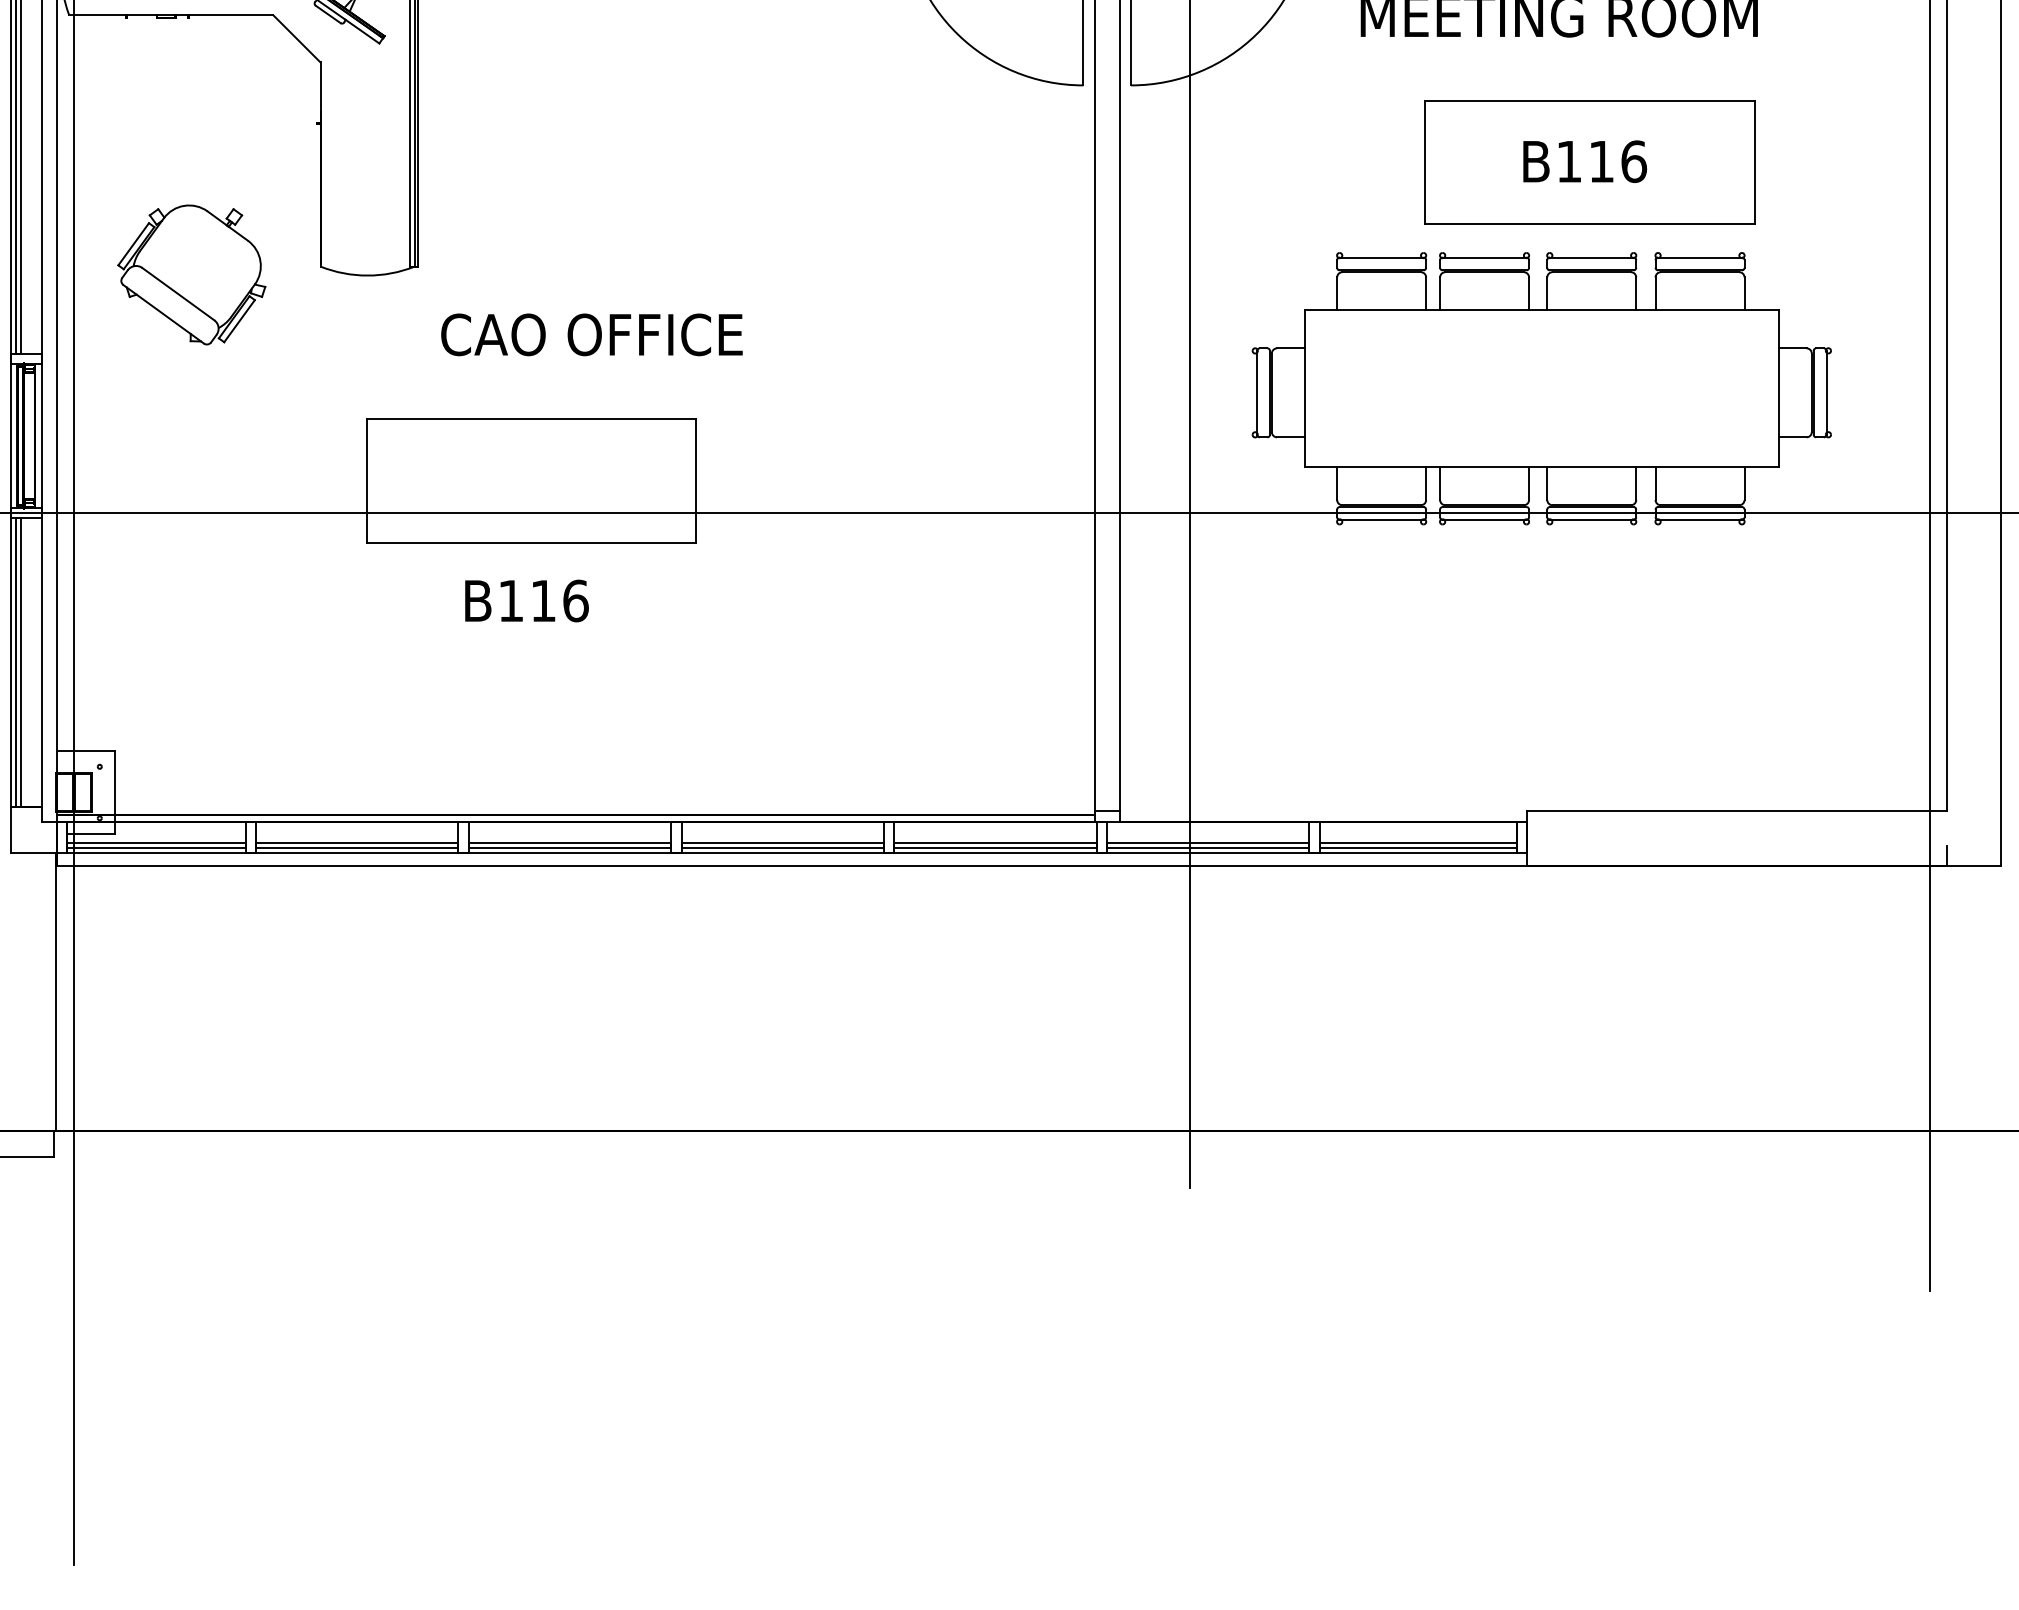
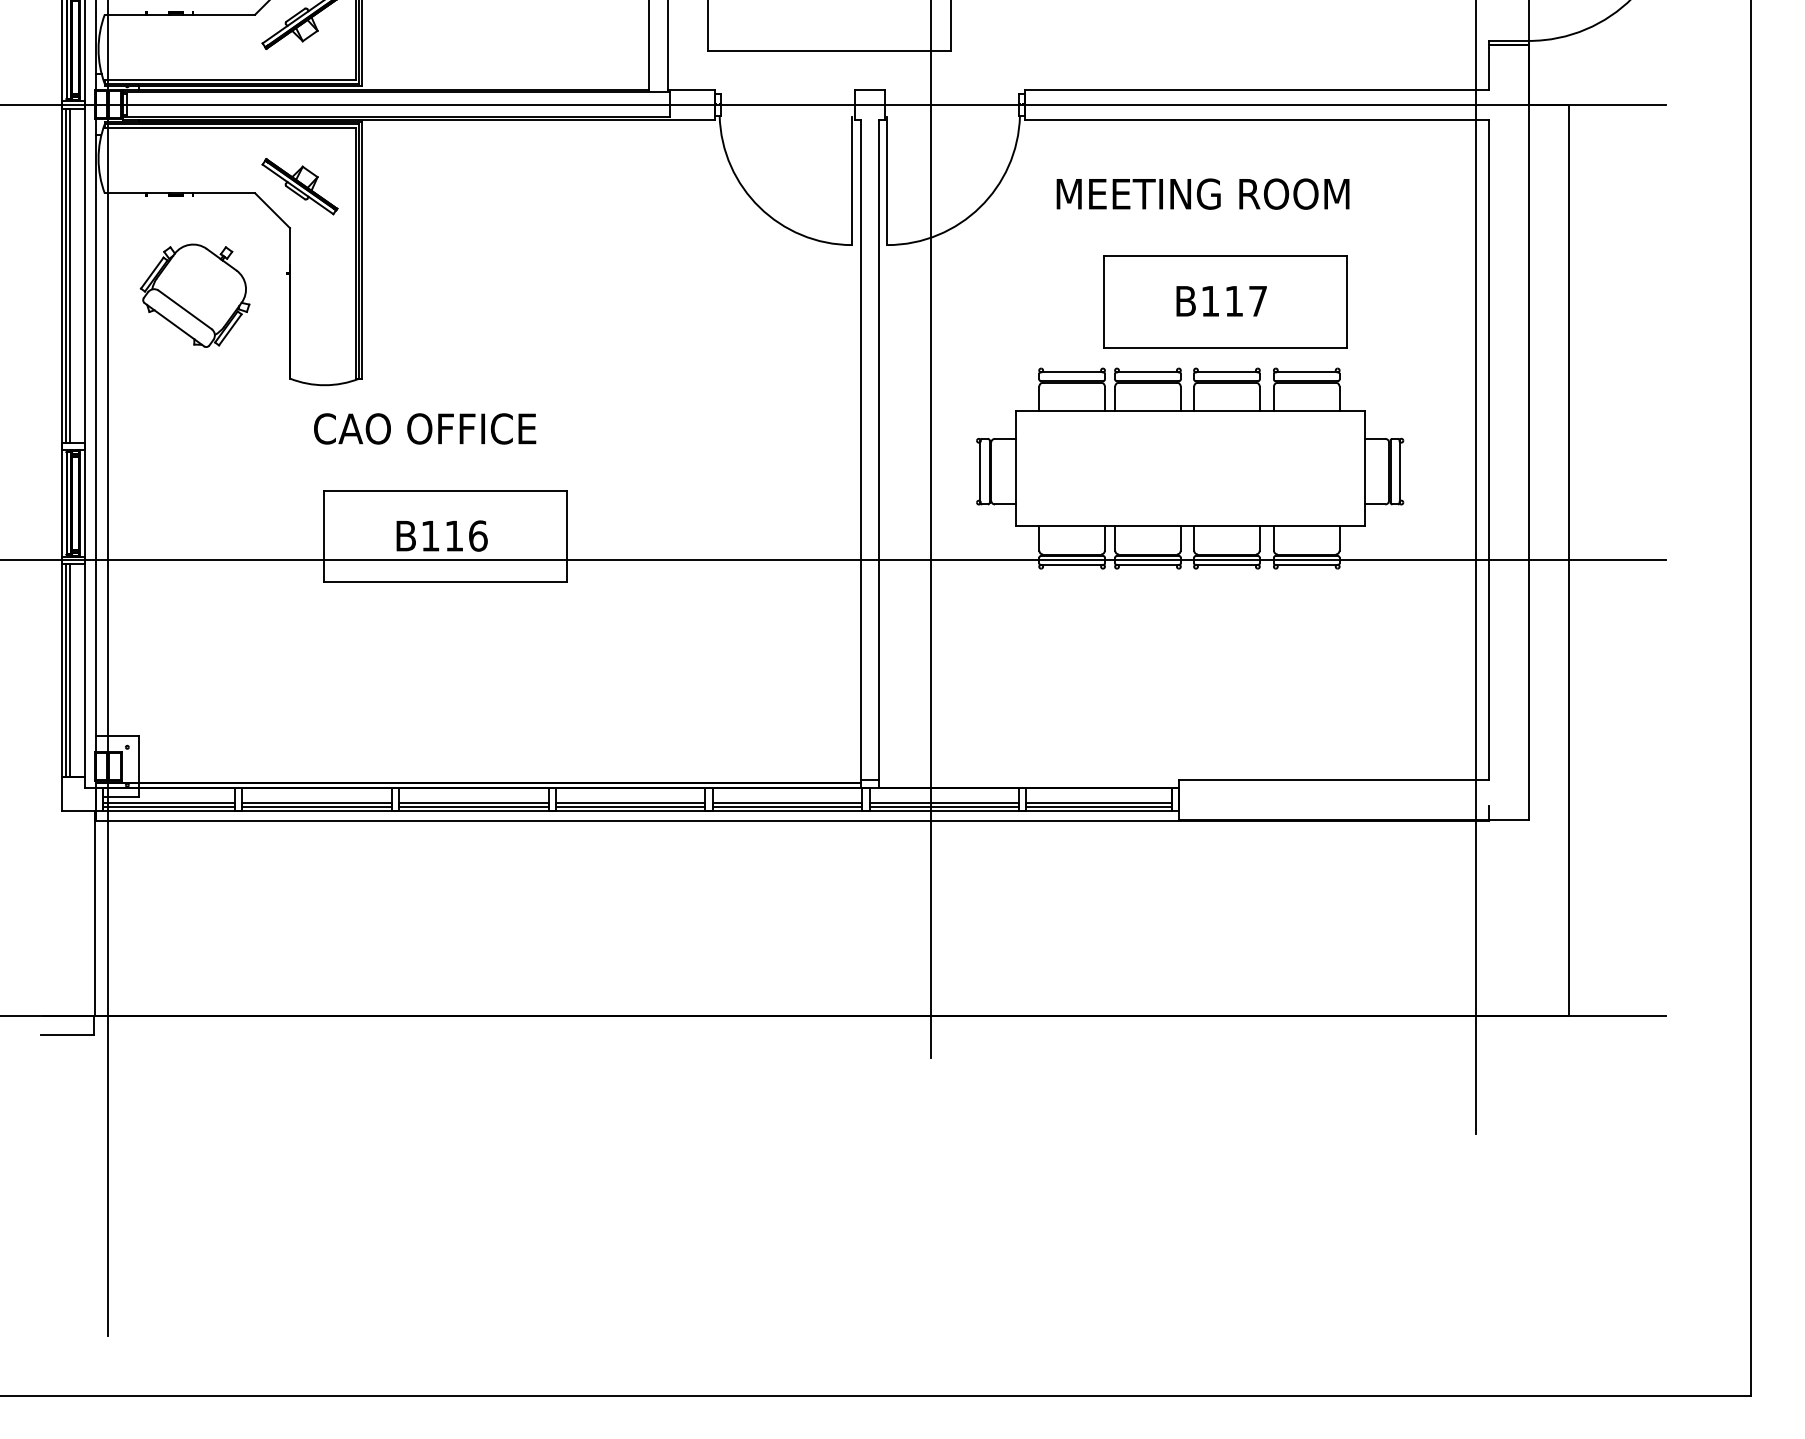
text: (1634, 160) -> (1258, 300), B116 -> B117
part: (190, 274) -> (194, 295), moved
text: (592, 334) -> (425, 428), moved
text: (526, 600) -> (441, 535), moved

